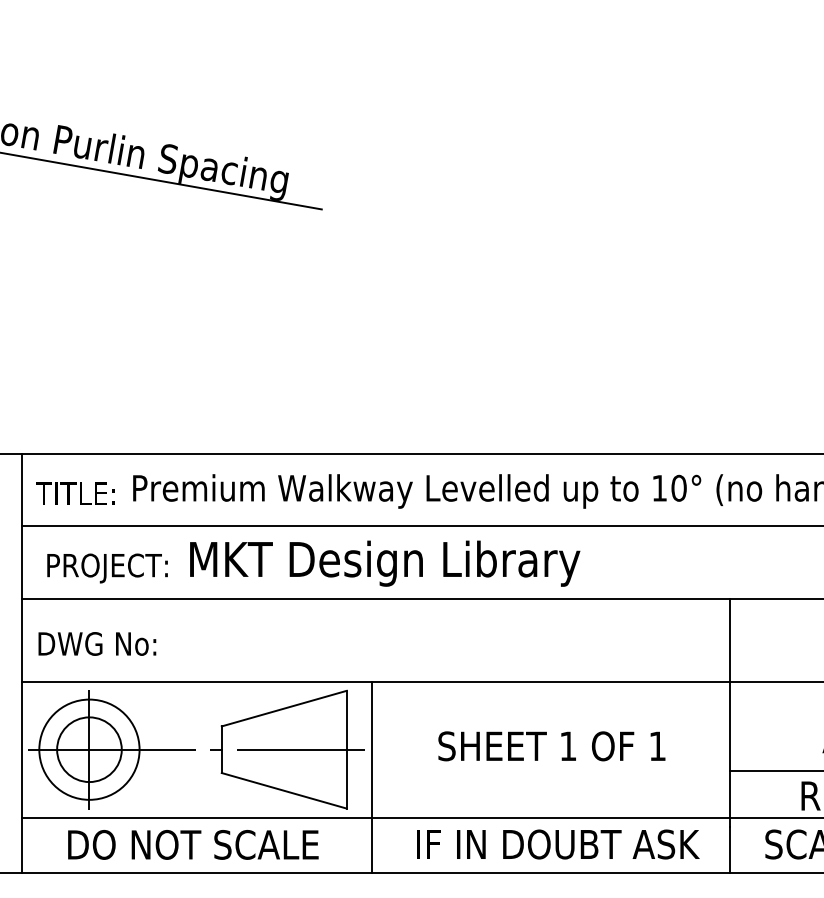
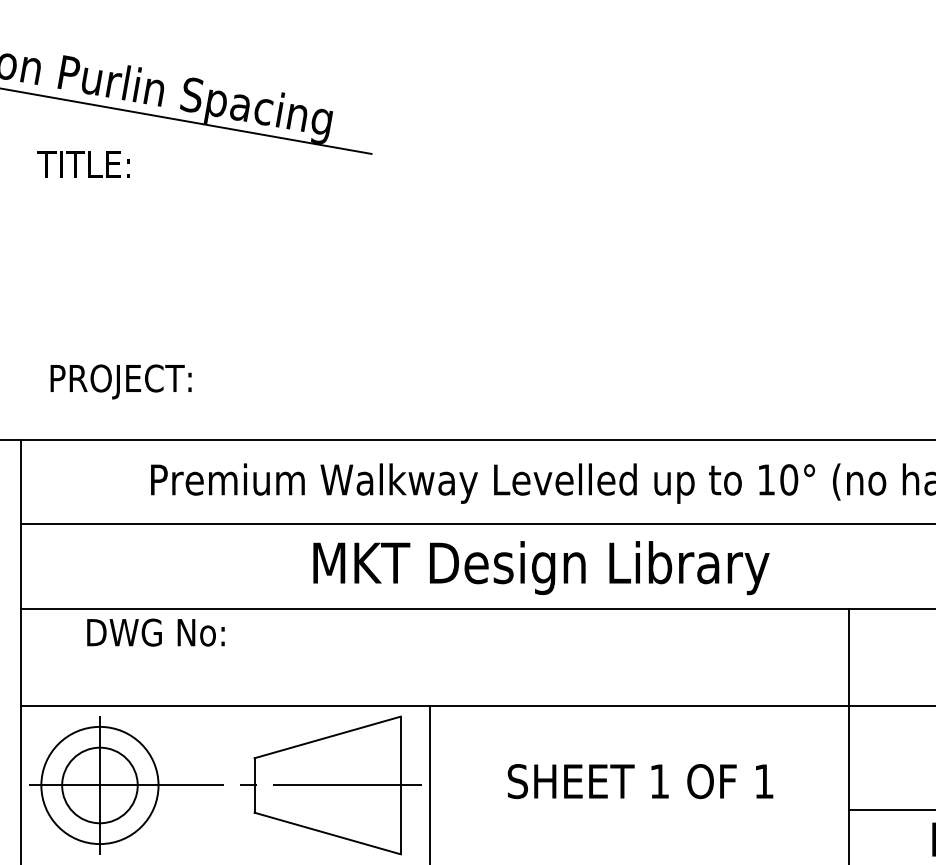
text: (75, 493) -> (83, 164), moved
text: (385, 563) -> (541, 567), moved
text: (107, 568) -> (121, 381), moved
text: (97, 643) -> (156, 632), moved

